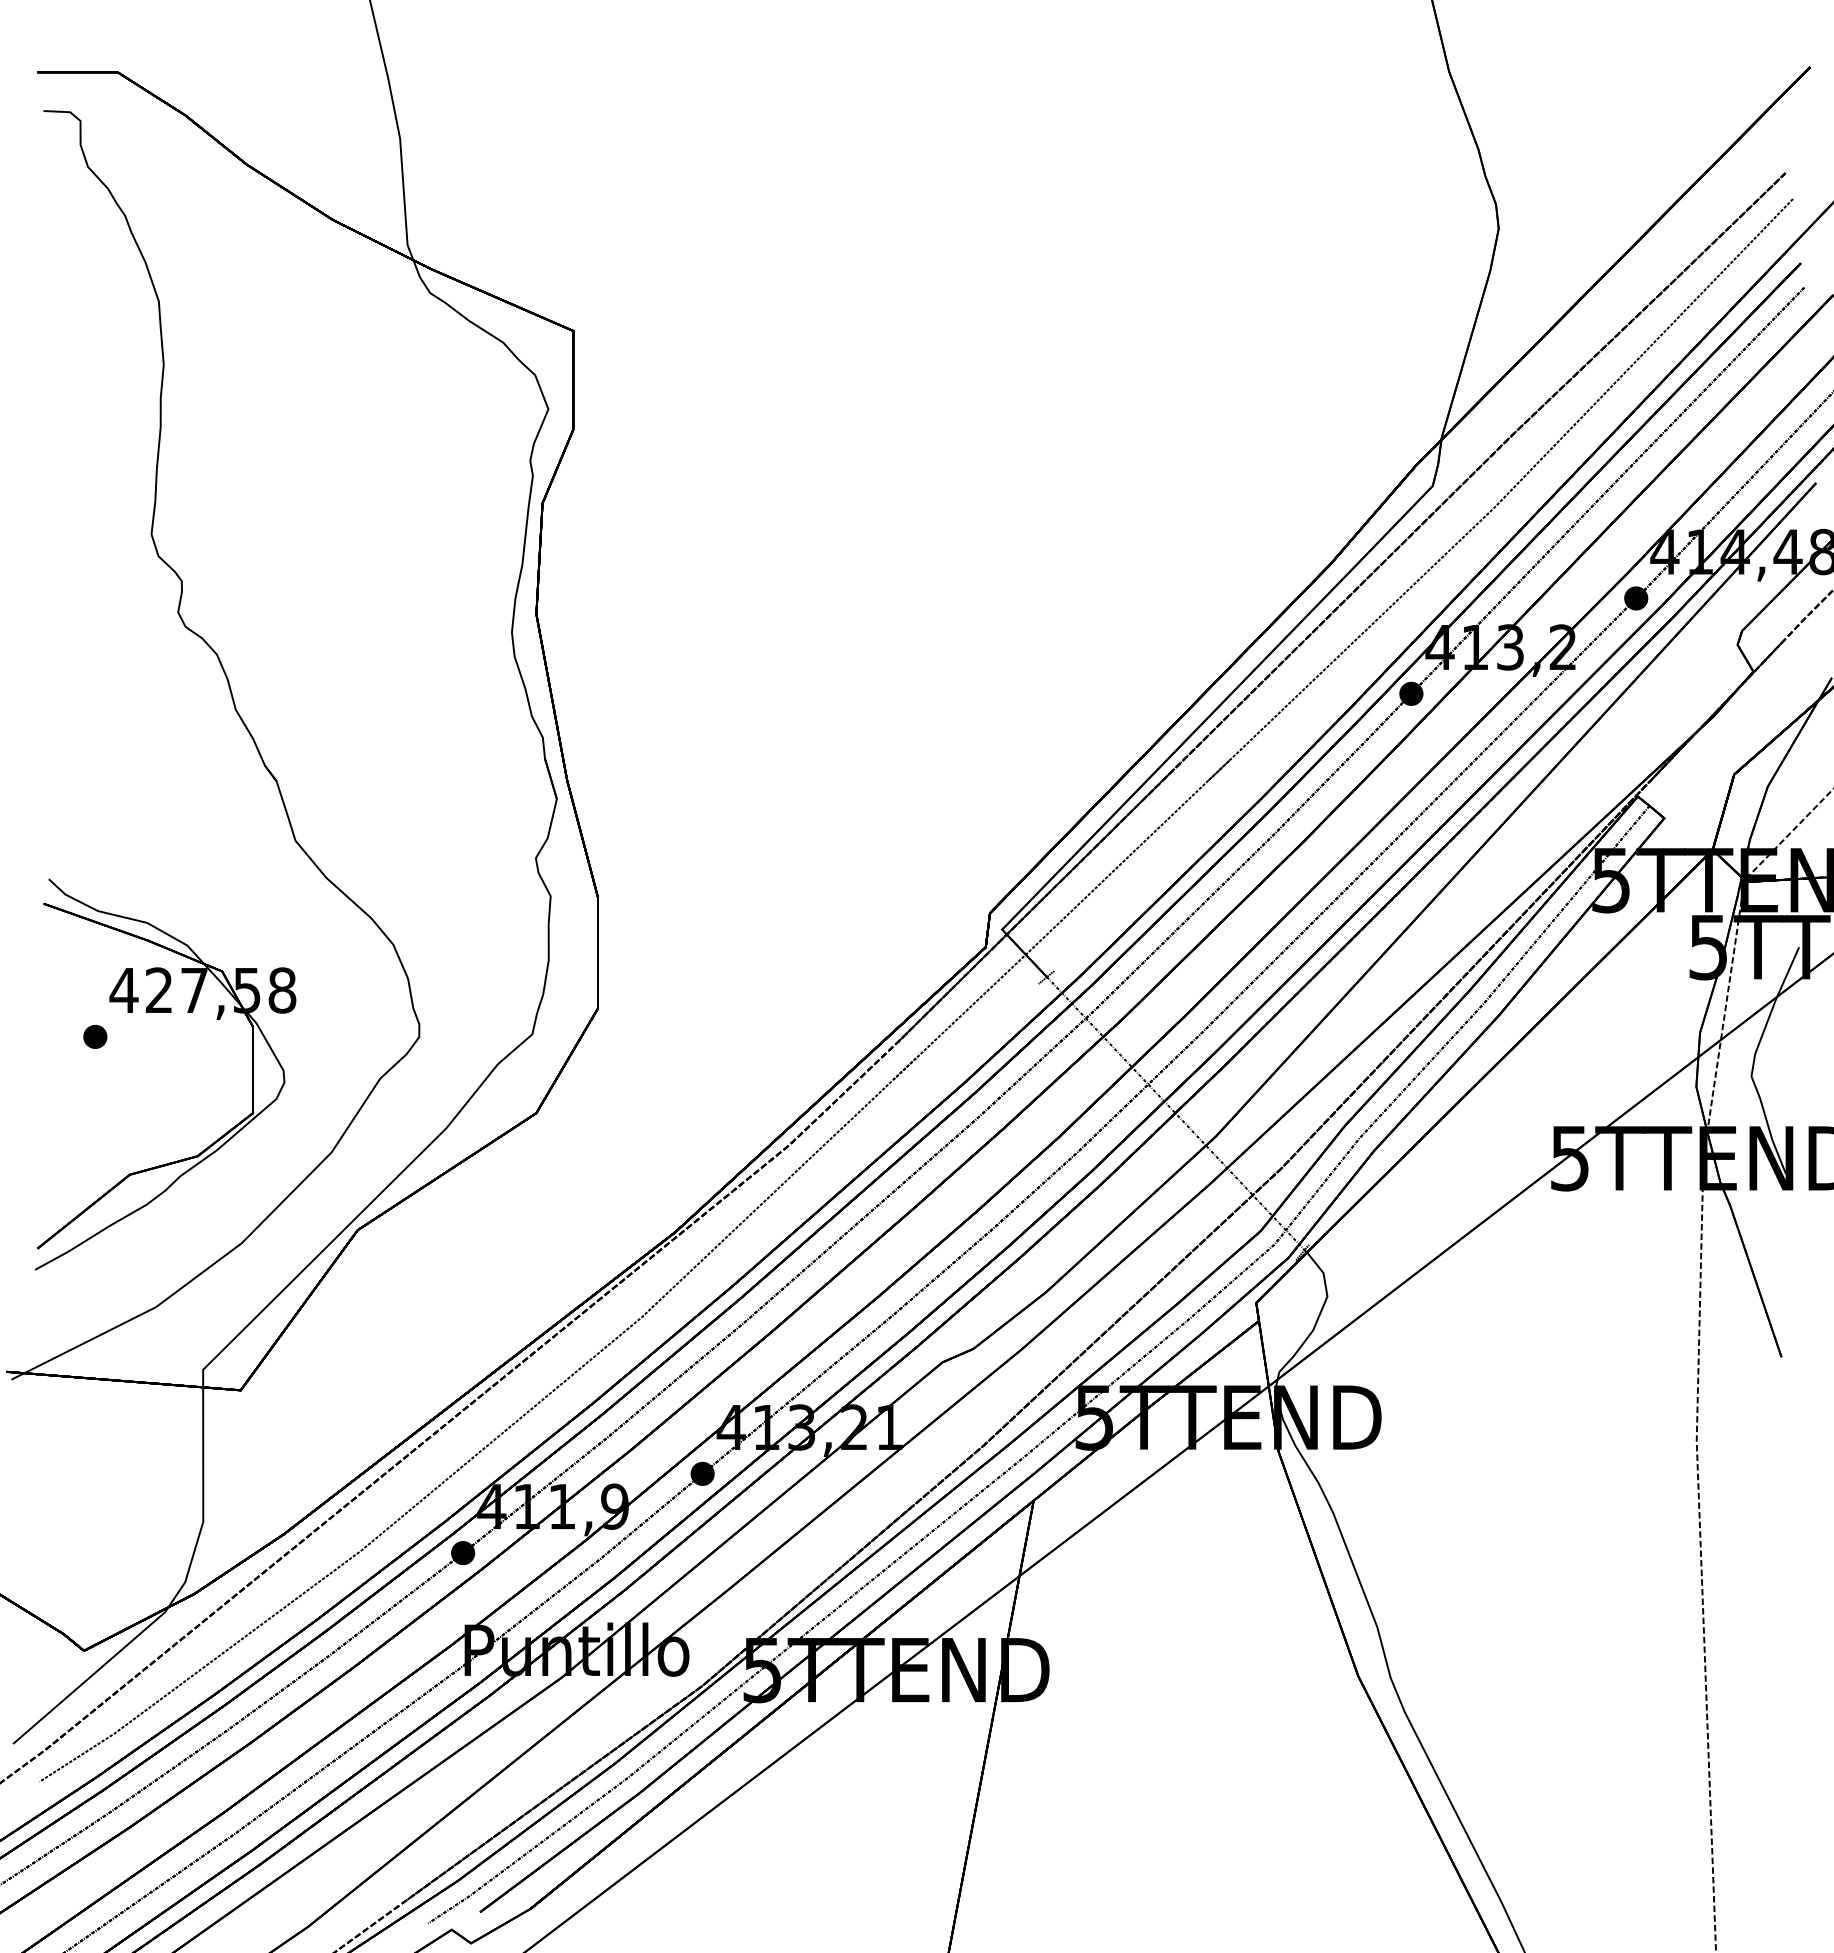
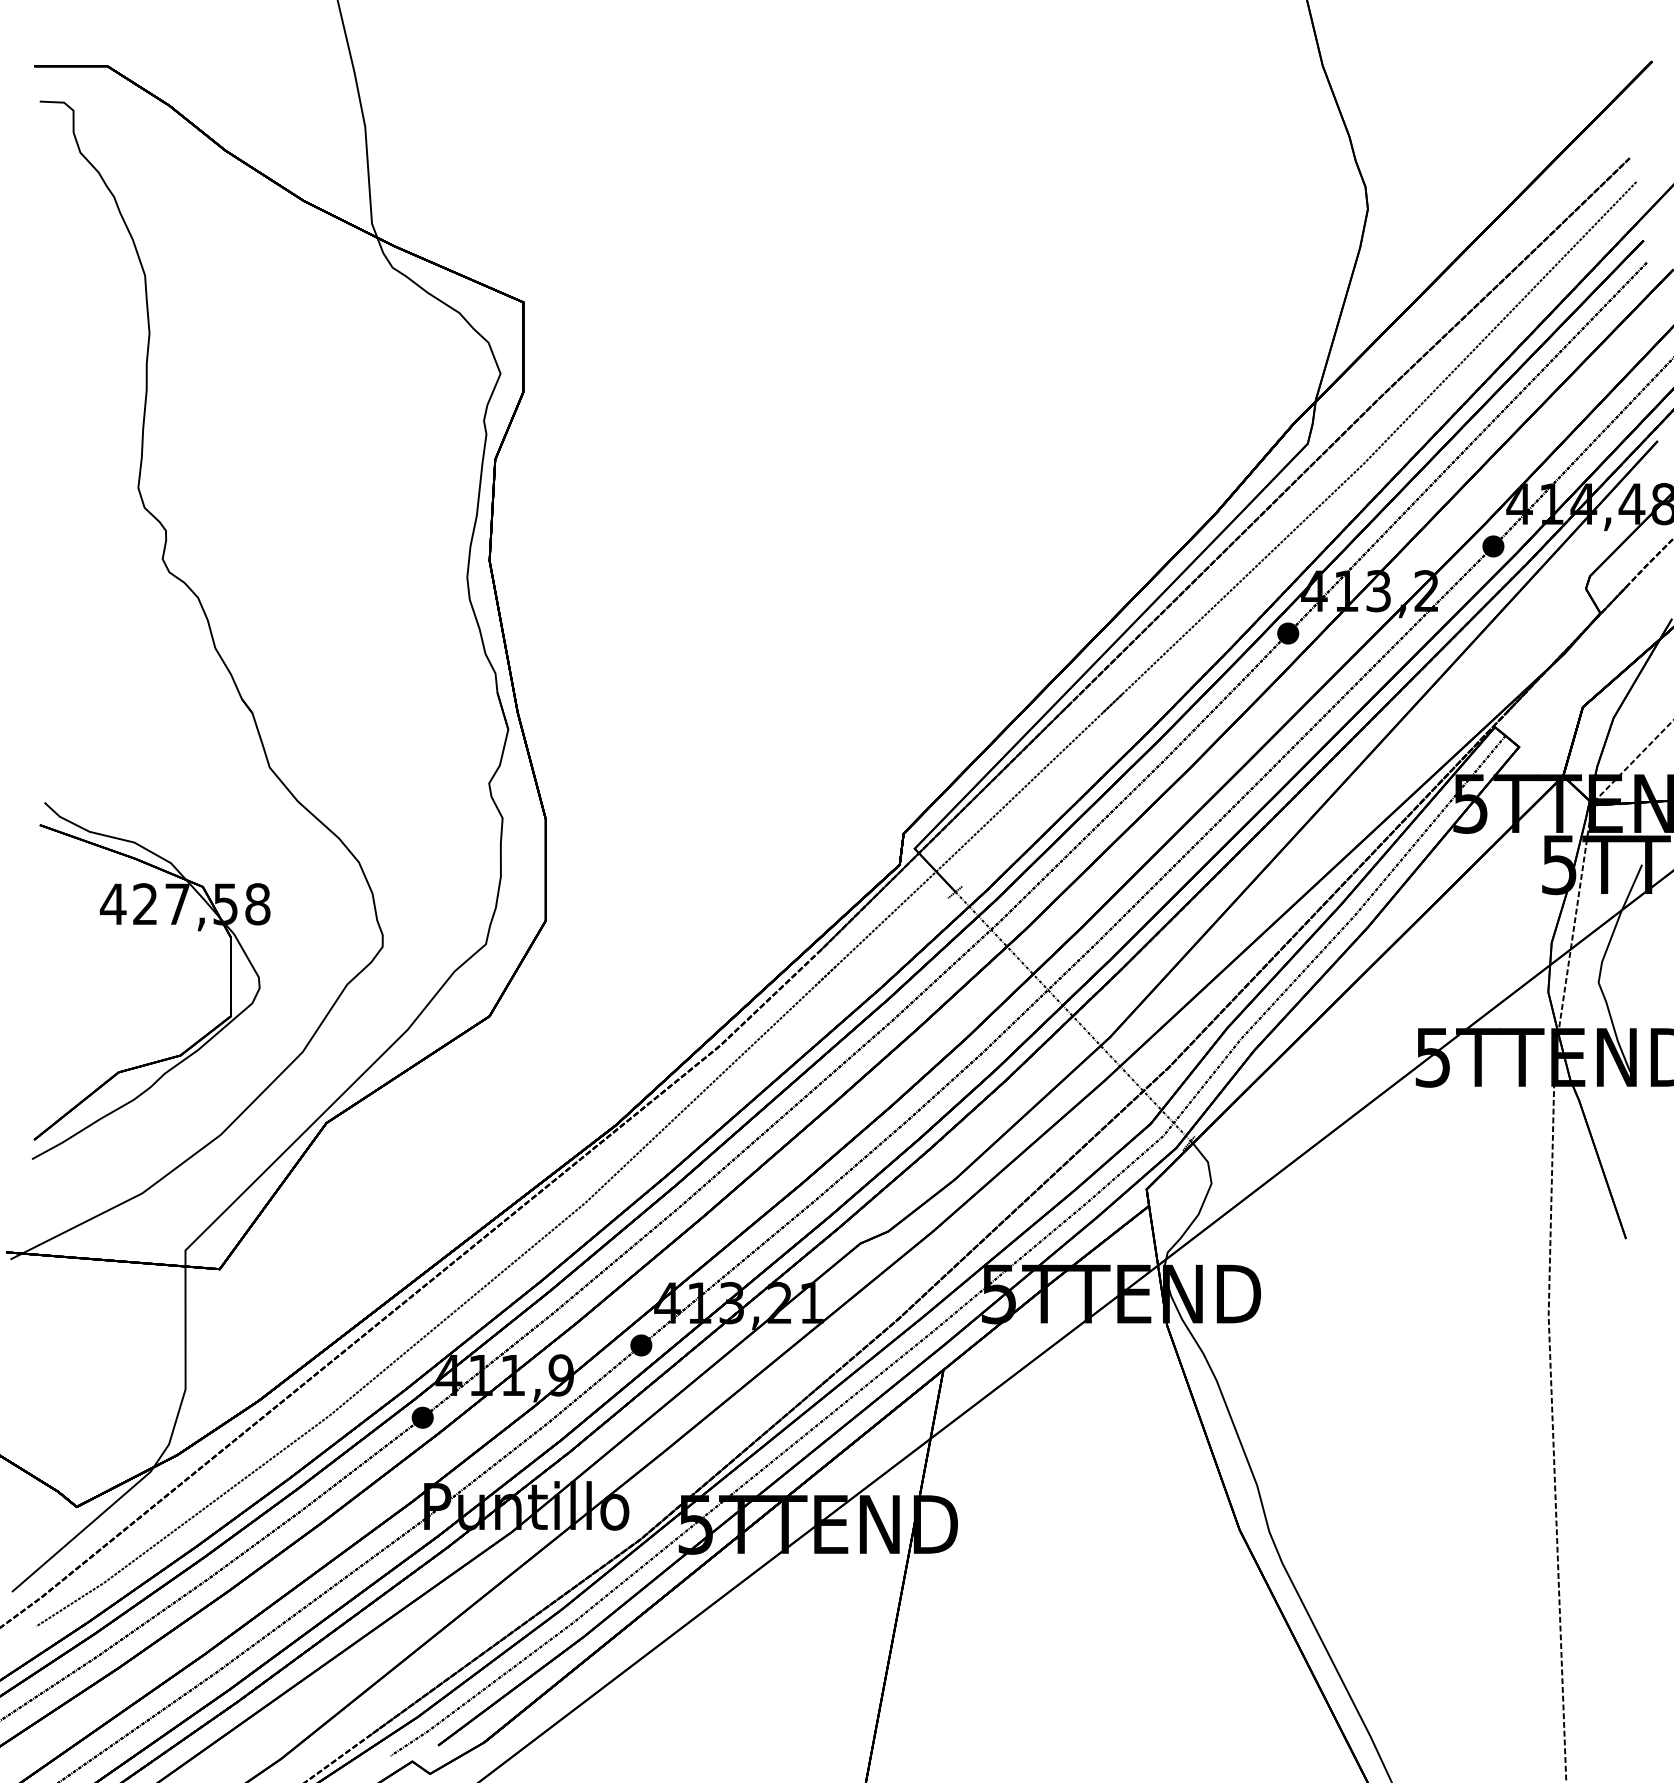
part: (95, 1036) -> (87, 946), removed

